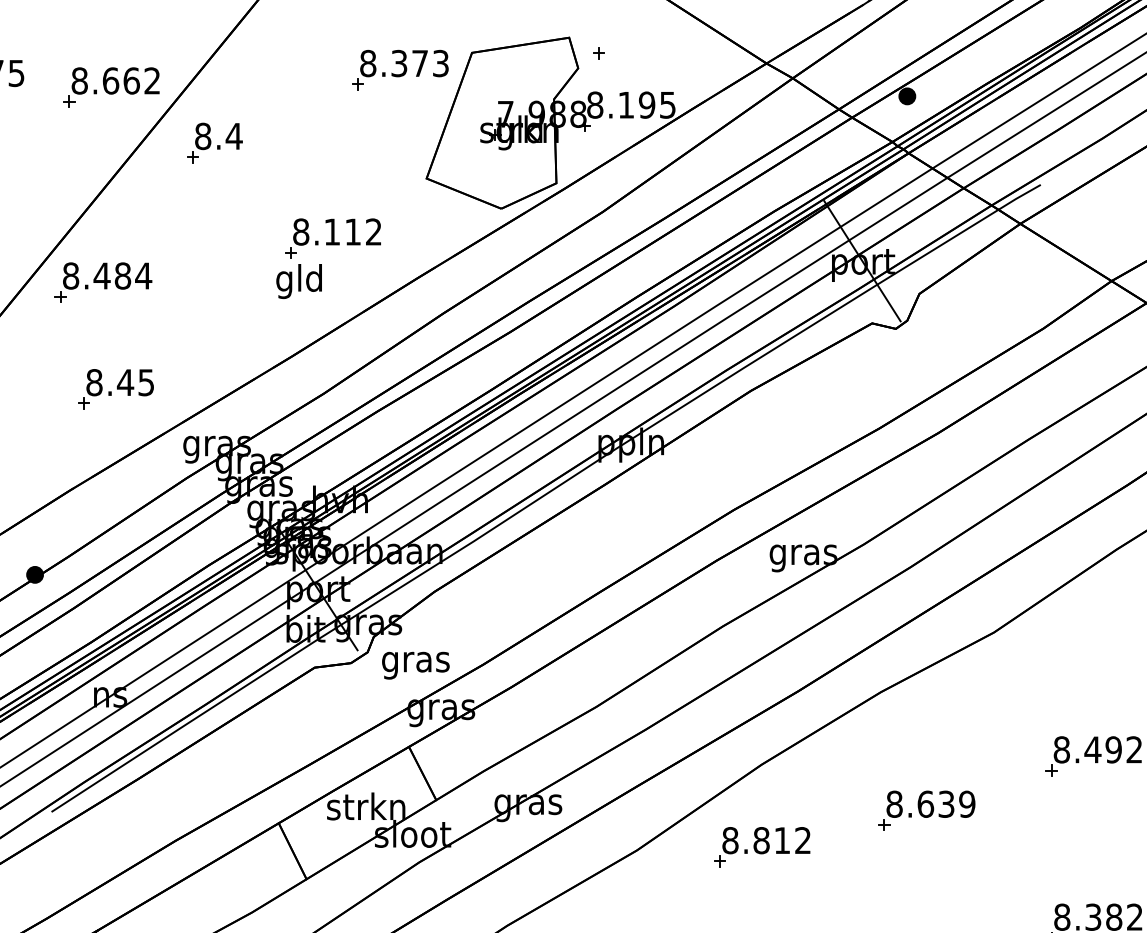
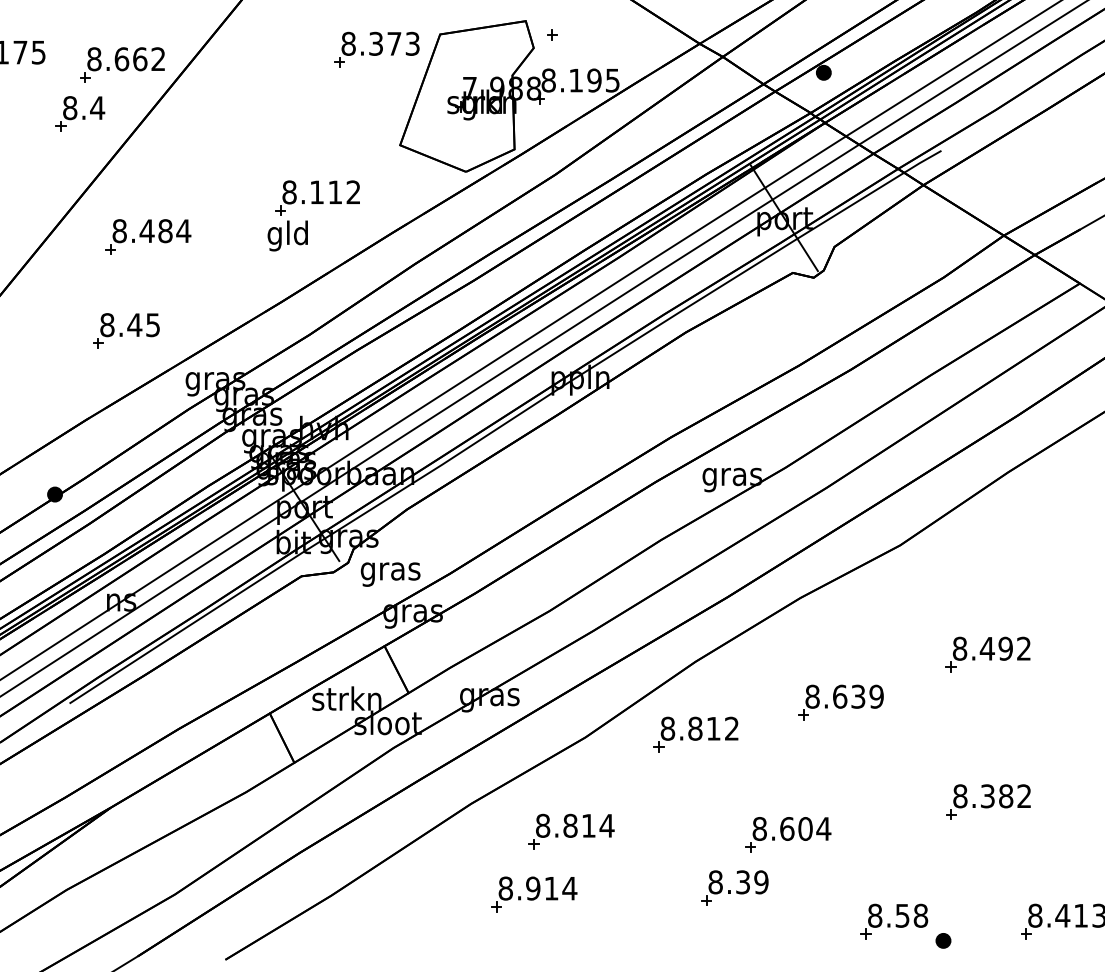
part: (214, 142) -> (80, 113), moved
part: (103, 282) -> (148, 236), moved

